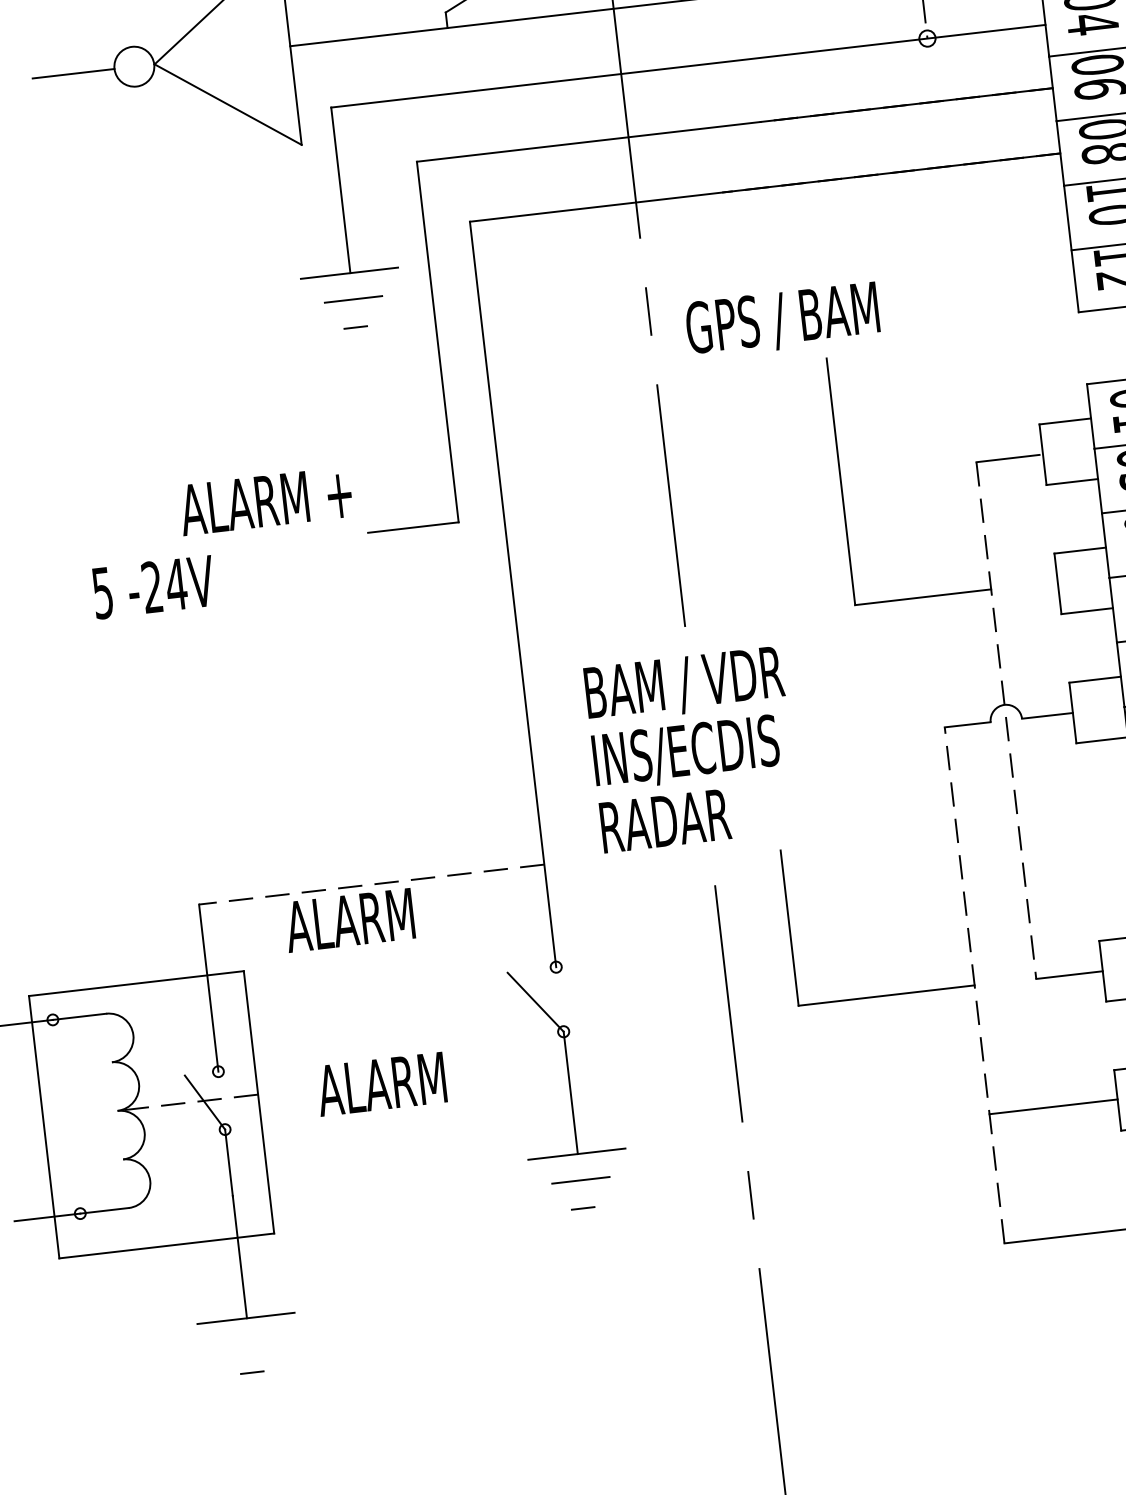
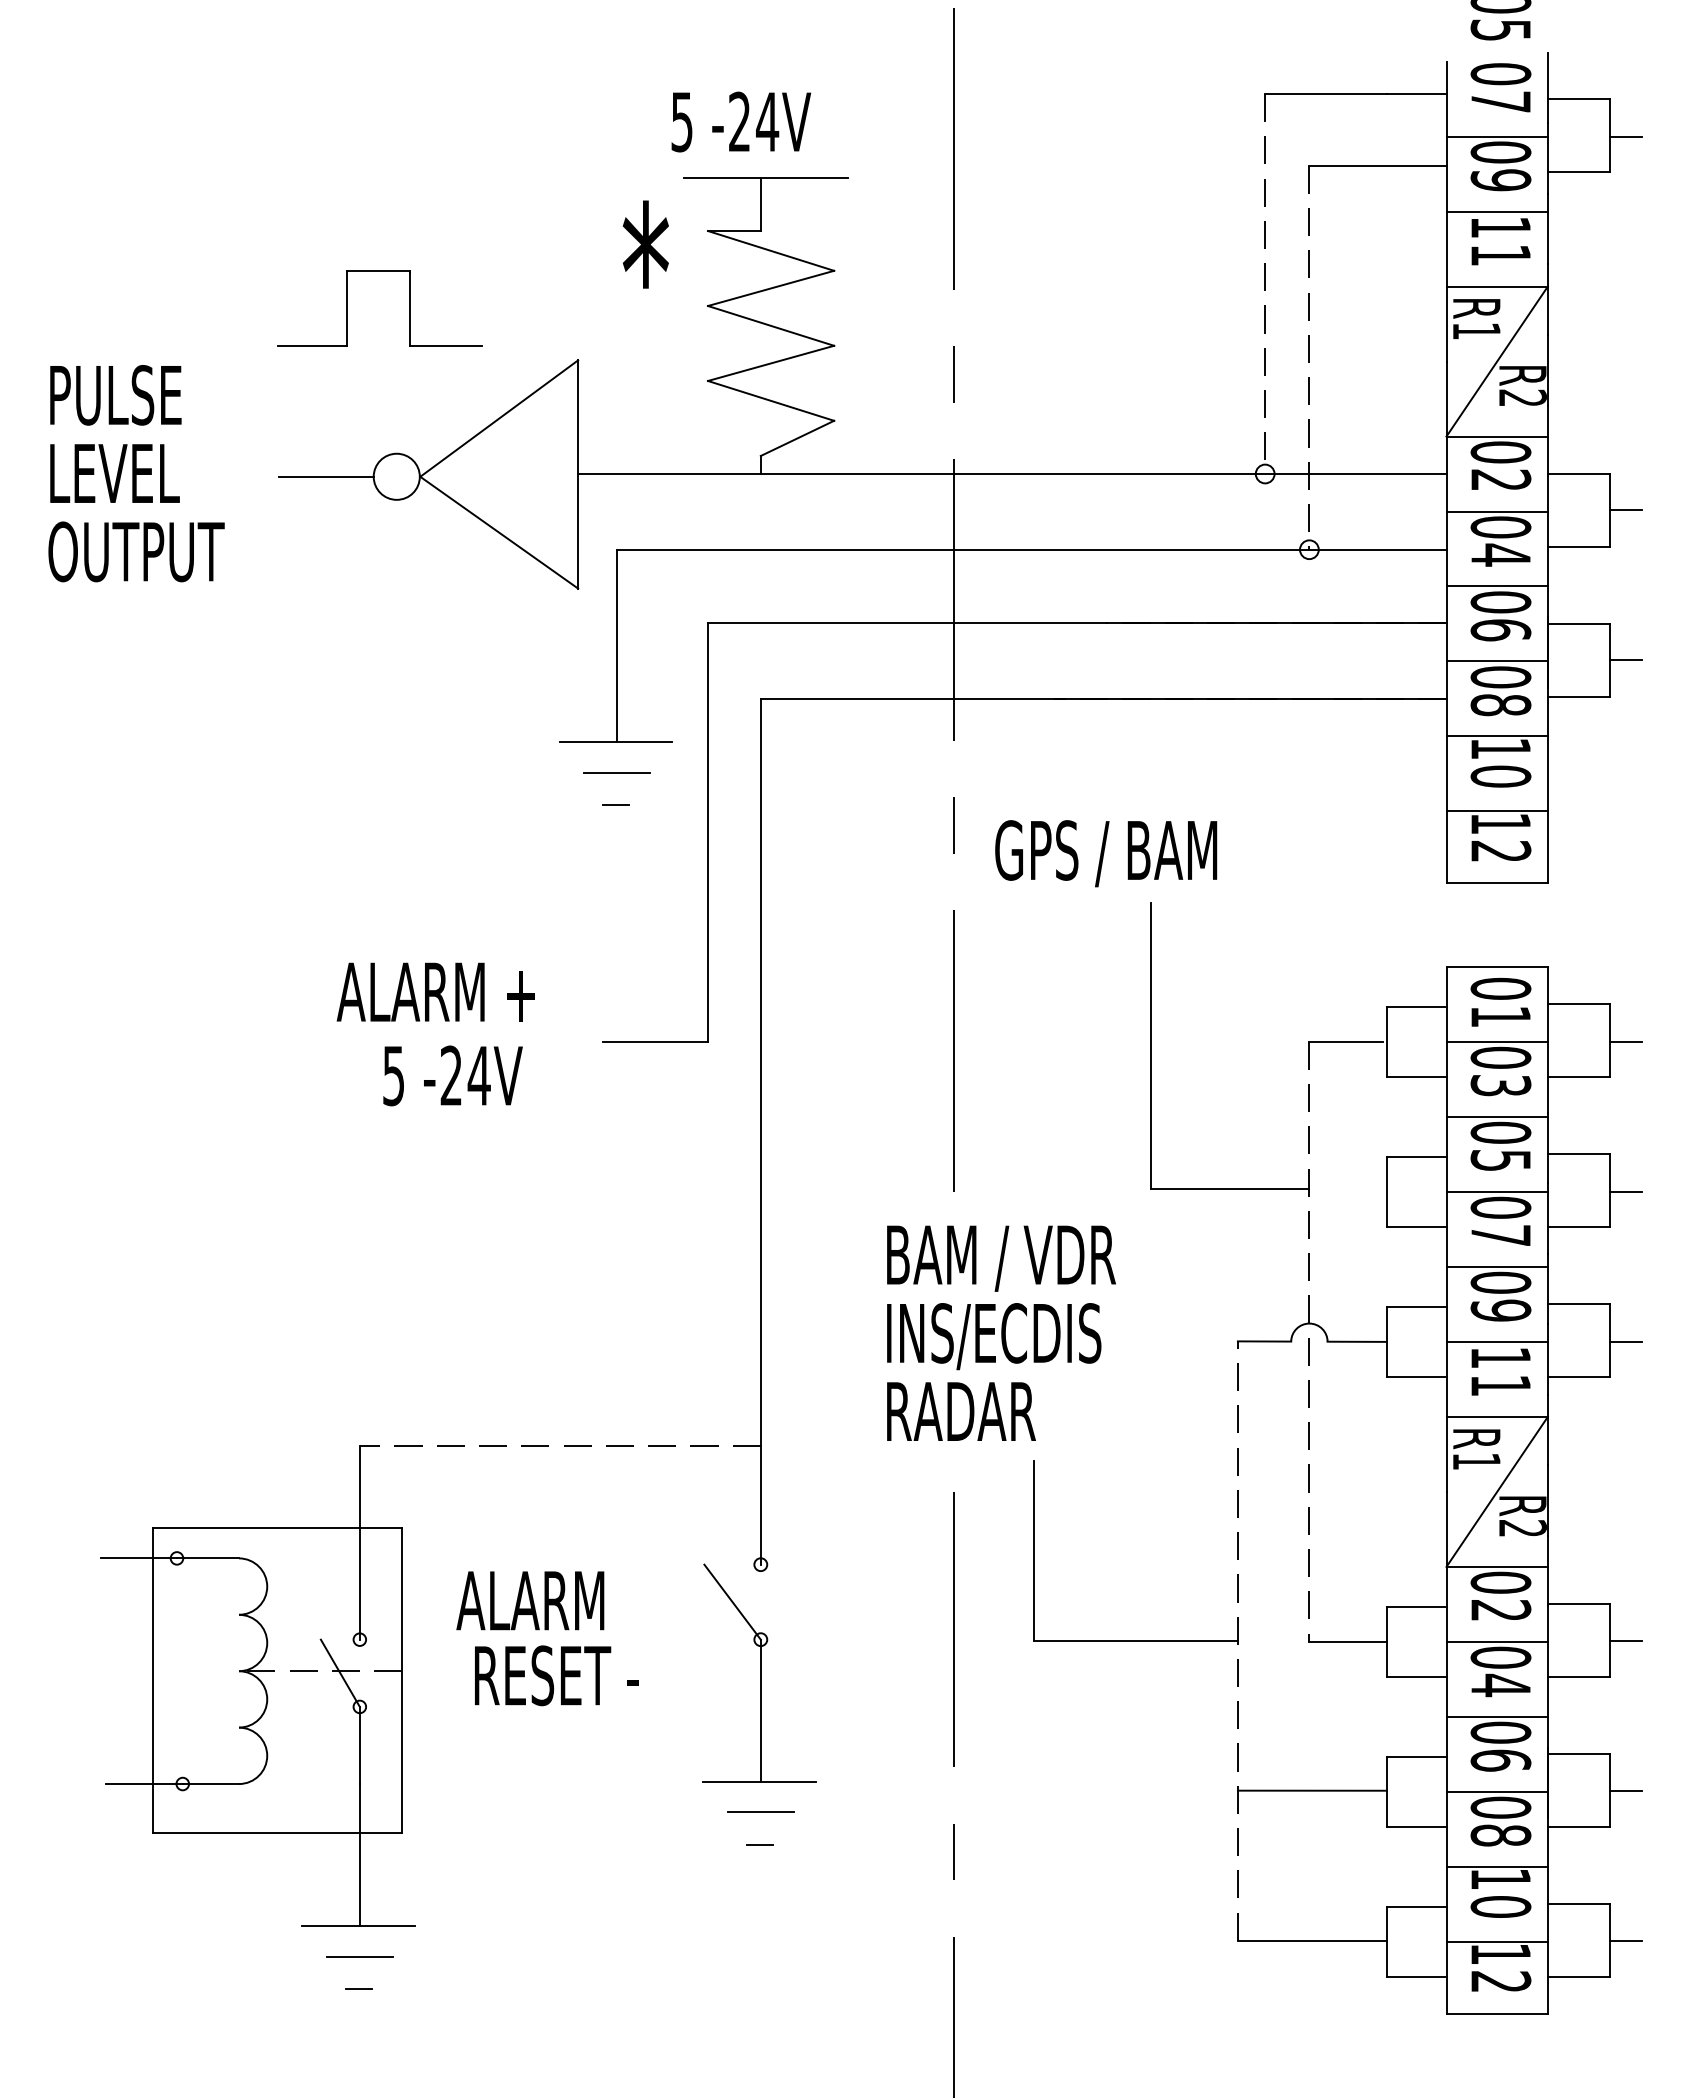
text: (265, 500) -> (435, 991), moved
text: (153, 586) -> (452, 1075), moved
text: (692, 748) -> (1001, 1332), moved
text: (349, 920) -> (530, 1600), moved
text: (389, 1083) -> (554, 1675), ALARM -> RESET -
line: (249, 1344) -> (359, 1956), added

